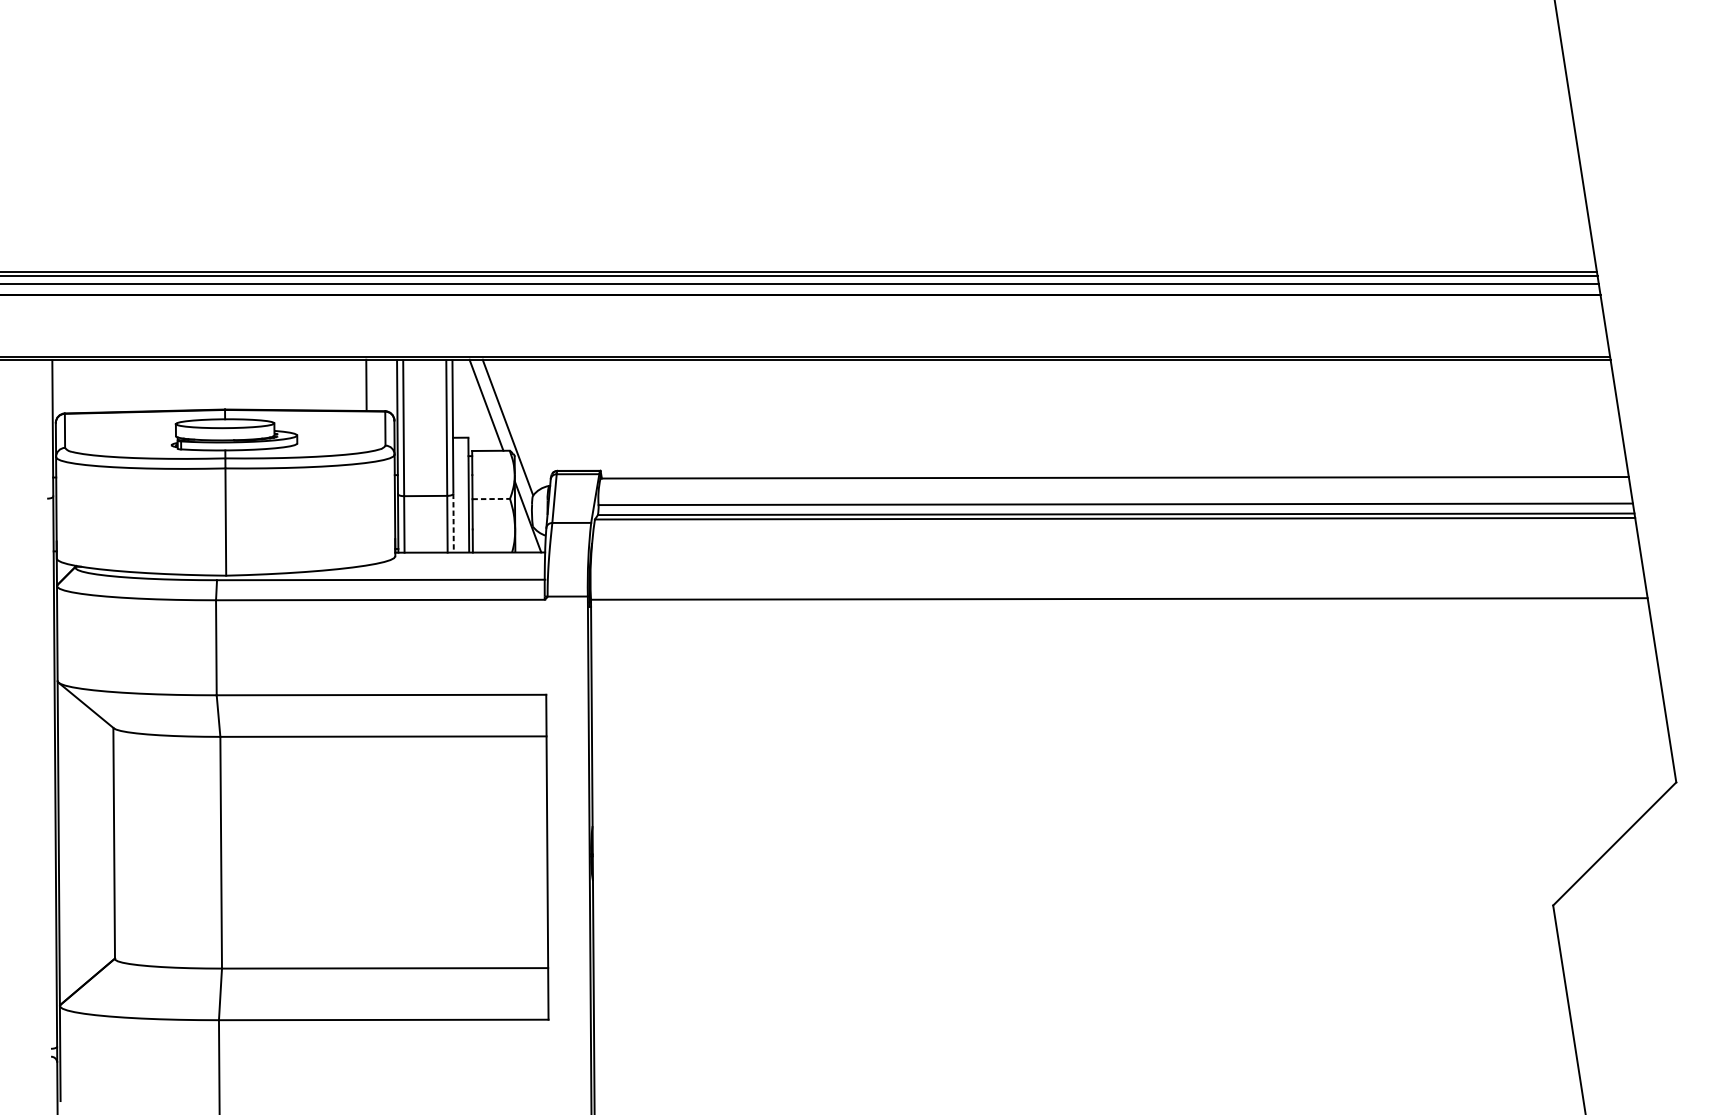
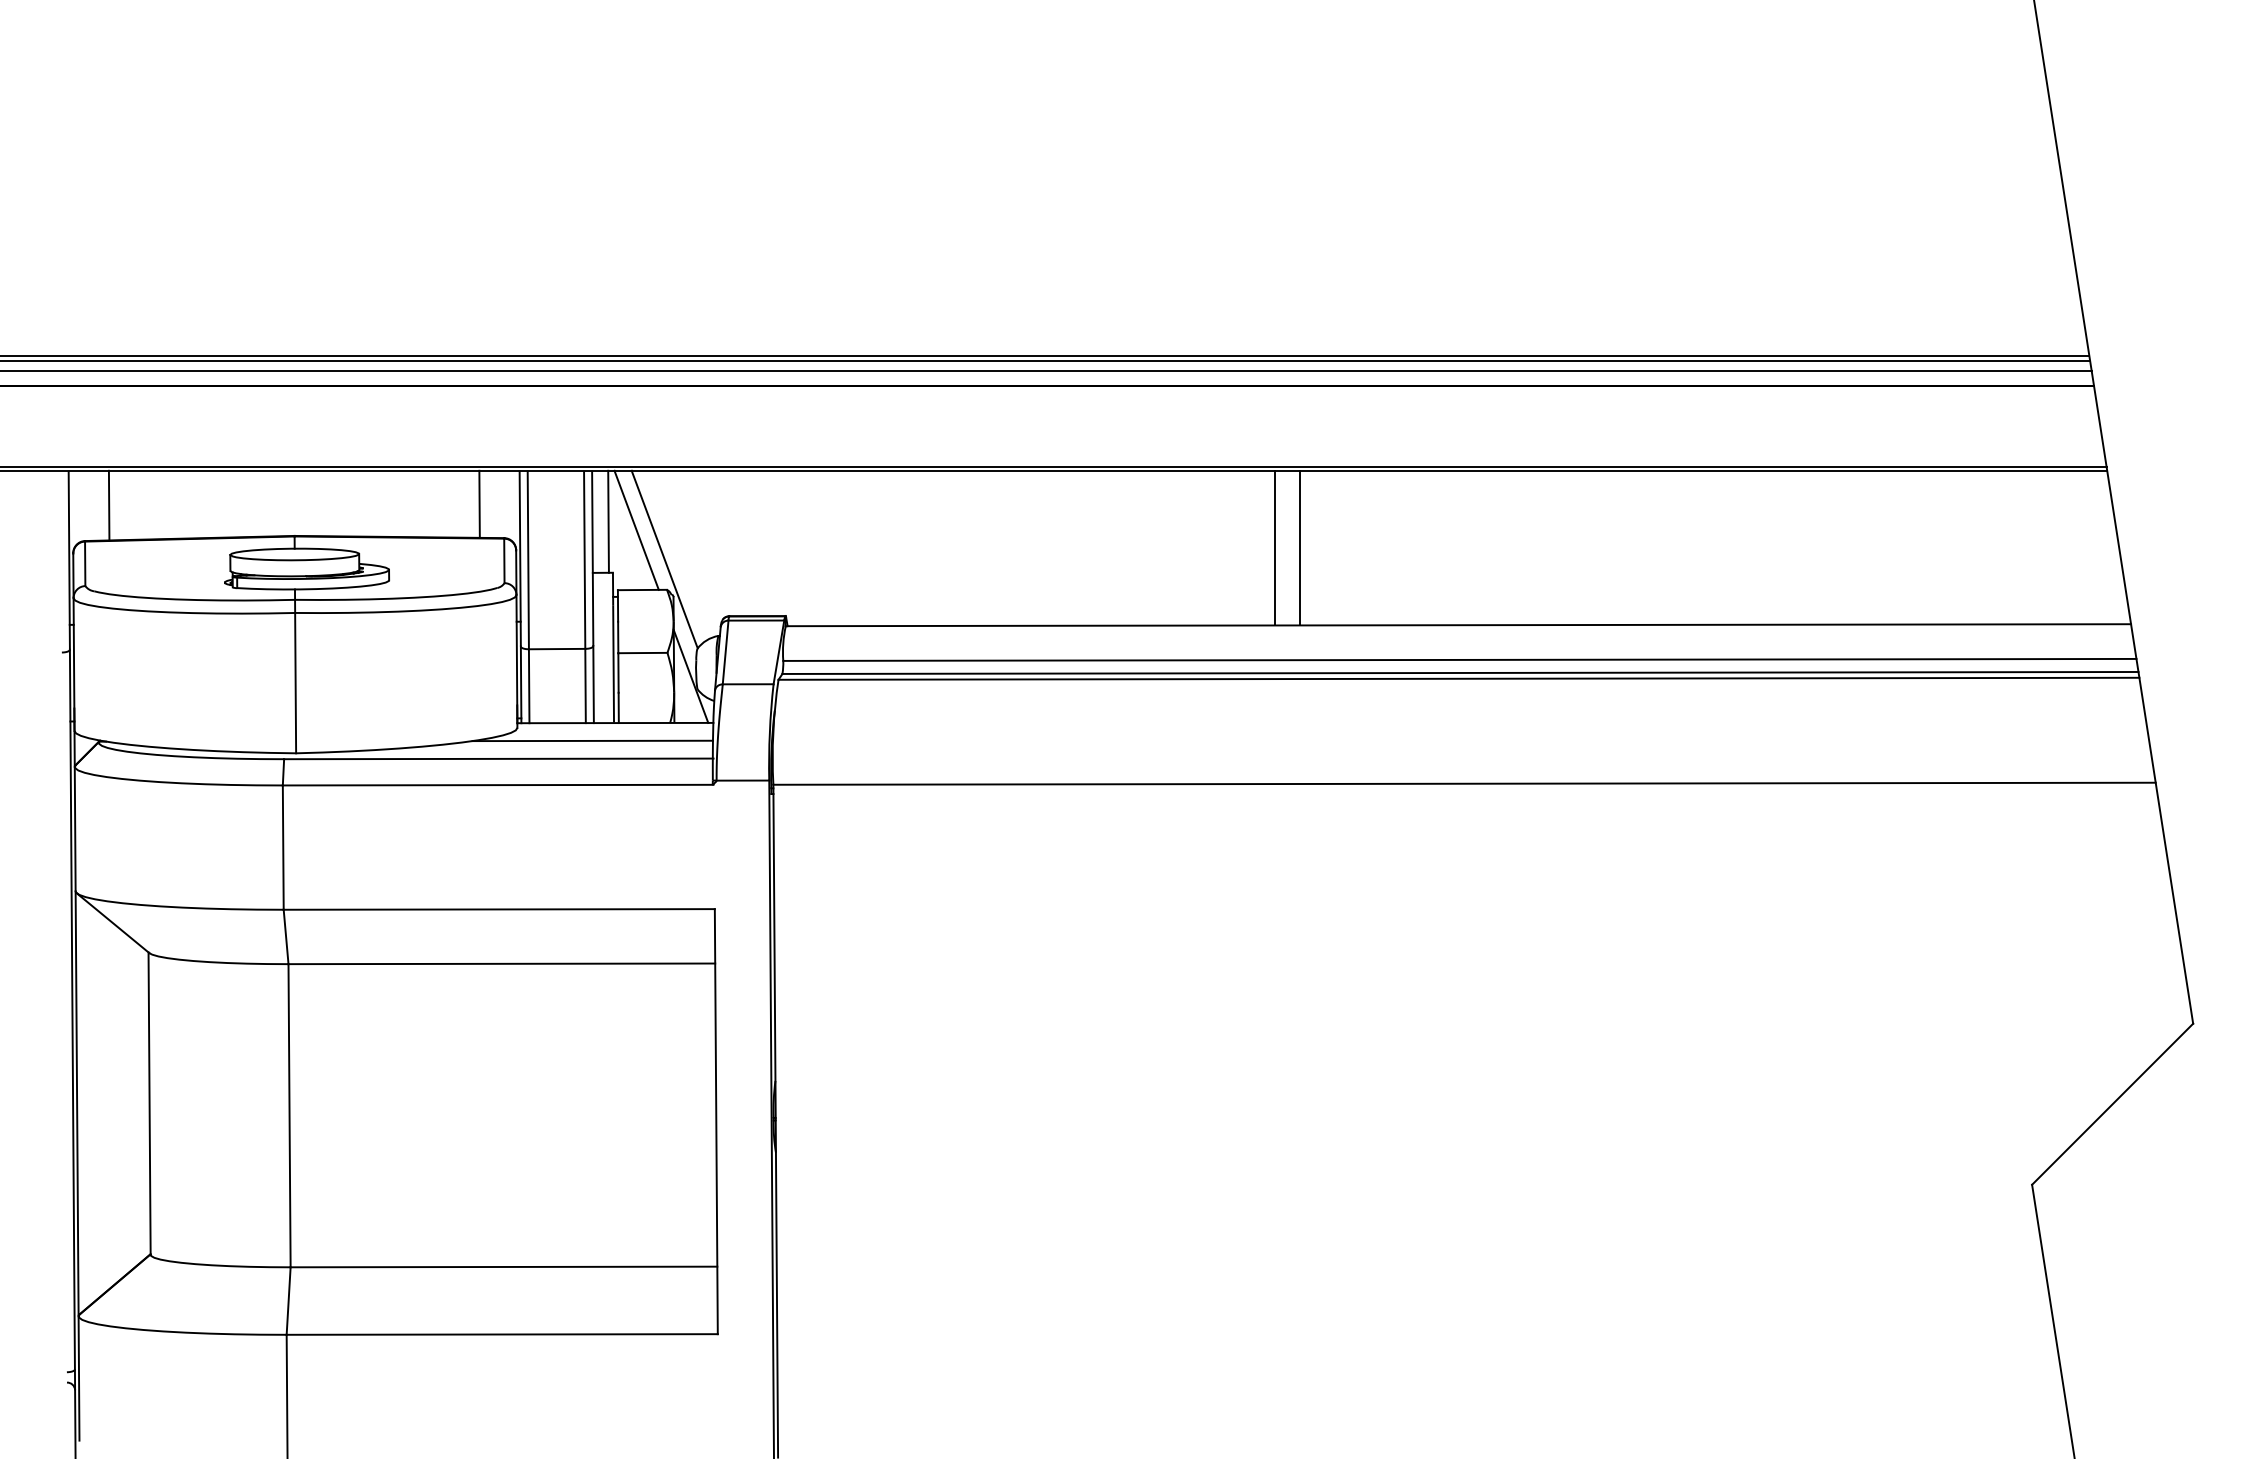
line: (82, 386) -> (108, 505), added
line: (464, 398) -> (608, 521), added
line: (974, 418) -> (1275, 547), added
line: (993, 418) -> (1299, 547), added
line: (490, 499) -> (642, 653), dashed -> solid
line: (453, 523) -> (593, 684), dashed -> solid
line: (452, 565) -> (592, 740), added

